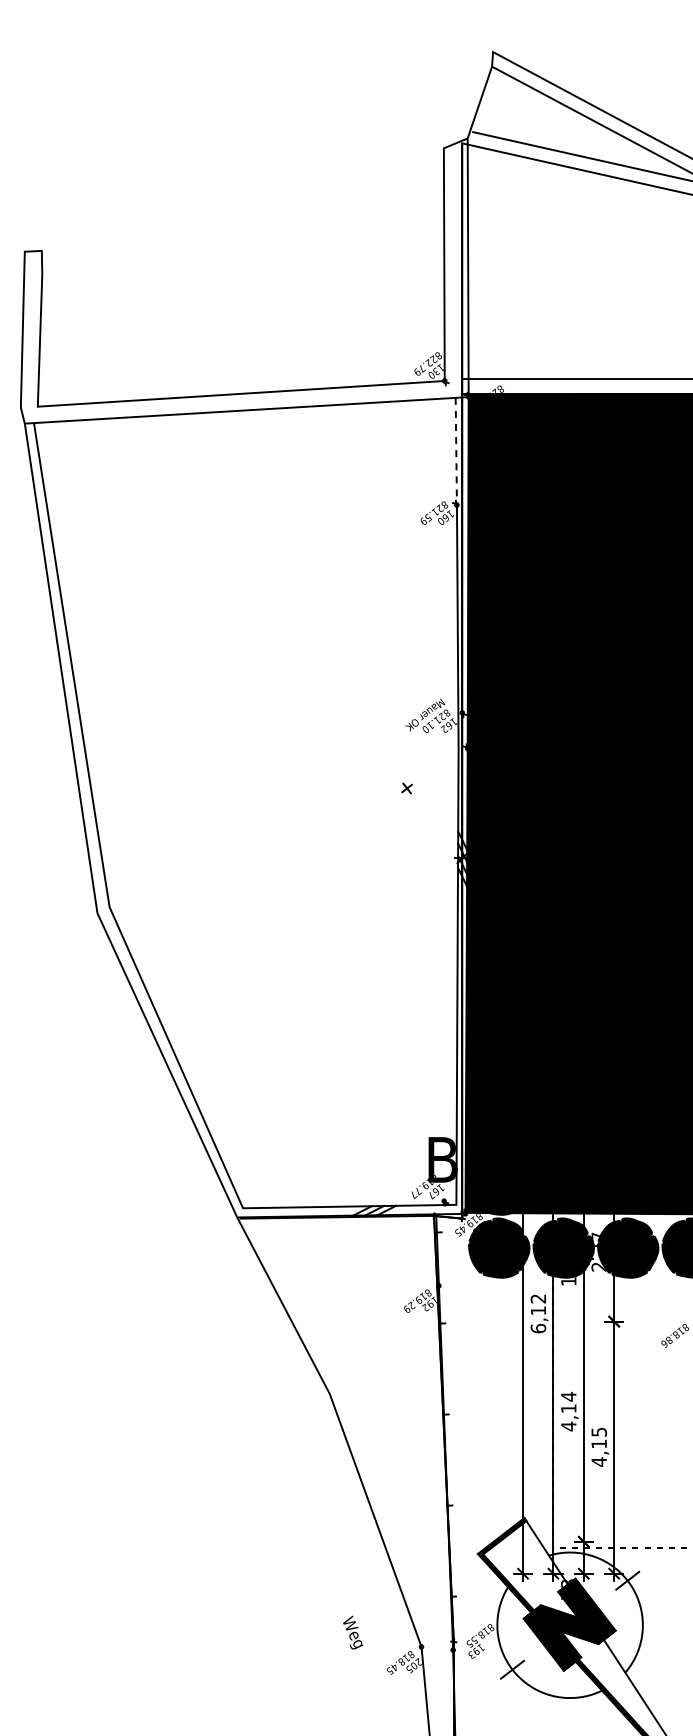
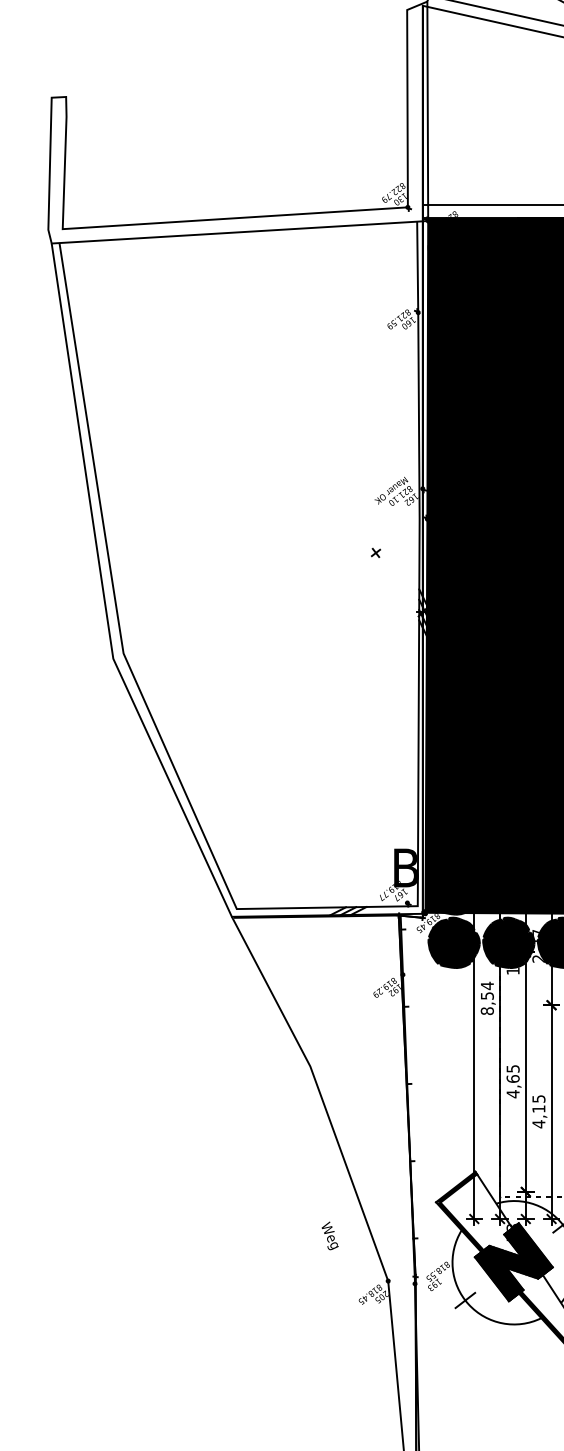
line: (456, 451) -> (417, 267), dashed -> solid
text: (538, 1313) -> (487, 998), 6,12 -> 8,54
text: (568, 1402) -> (512, 1073), 4,14 -> 4,65
text: (353, 1632) -> (330, 1235), moved

